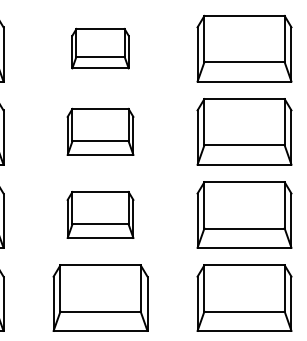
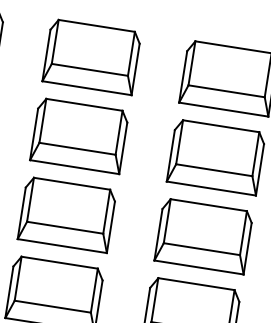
part: (100, 48) -> (91, 56), size x1.67
part: (100, 131) -> (79, 135), size x1.43
part: (100, 214) -> (67, 214), size x1.43

